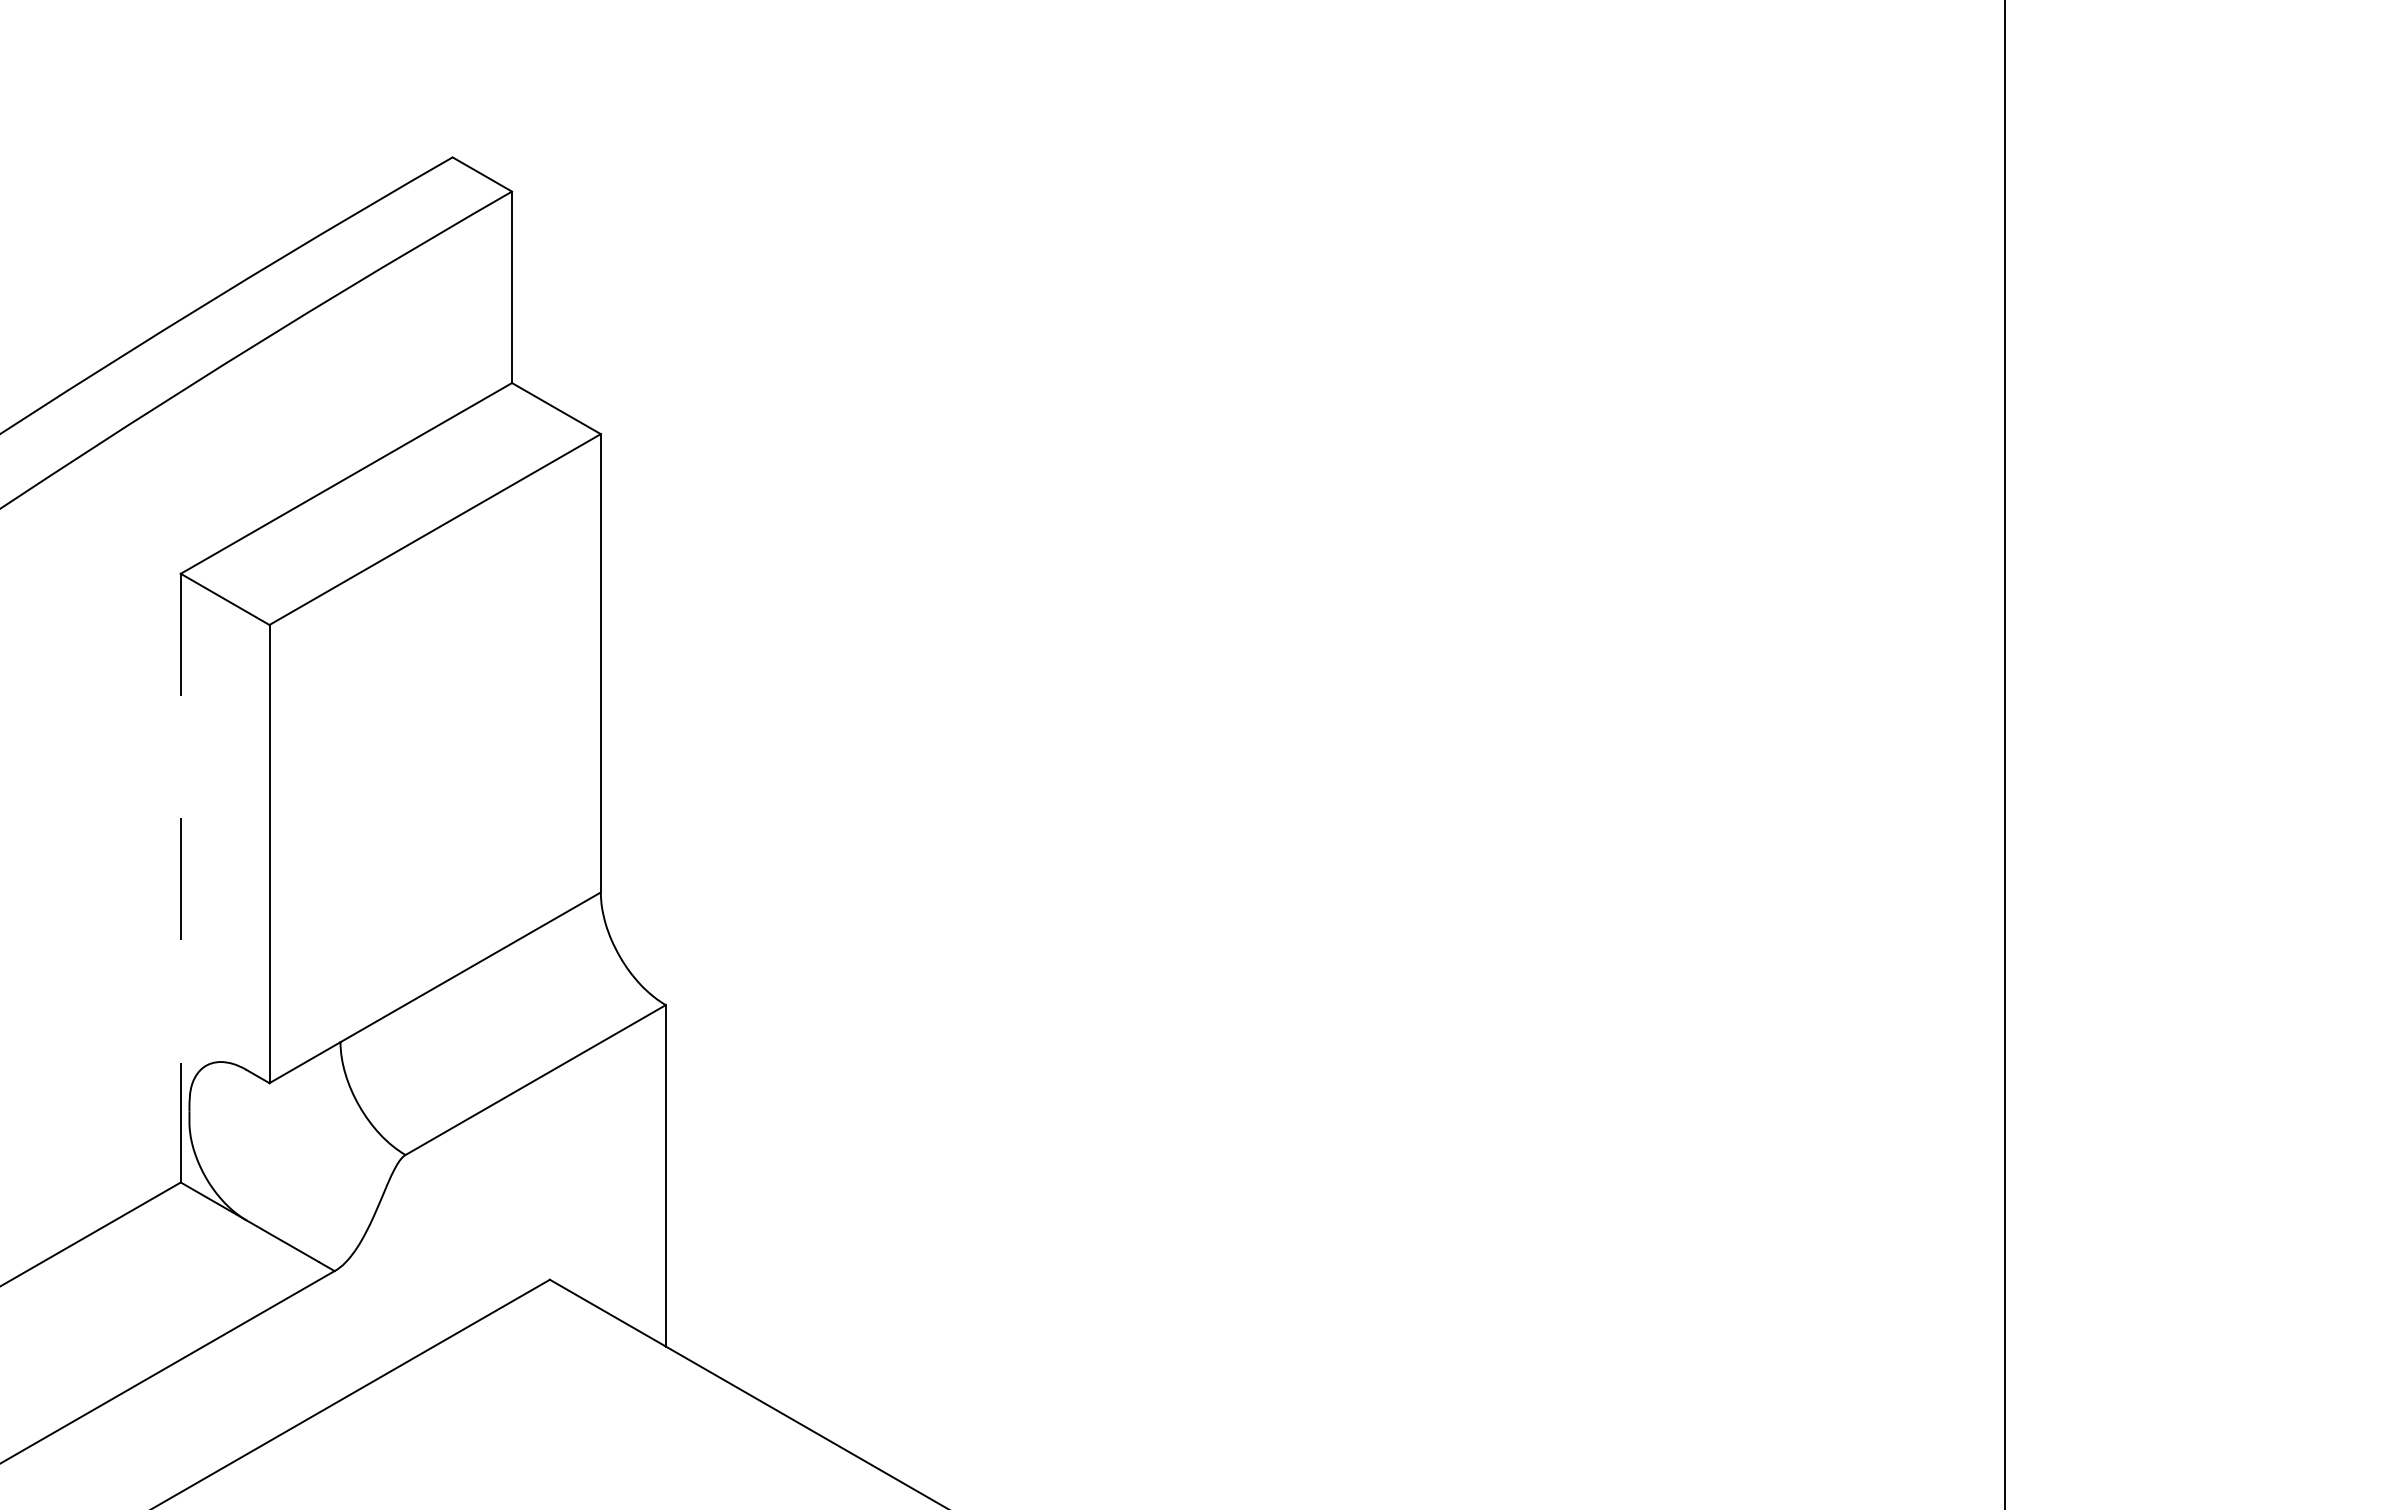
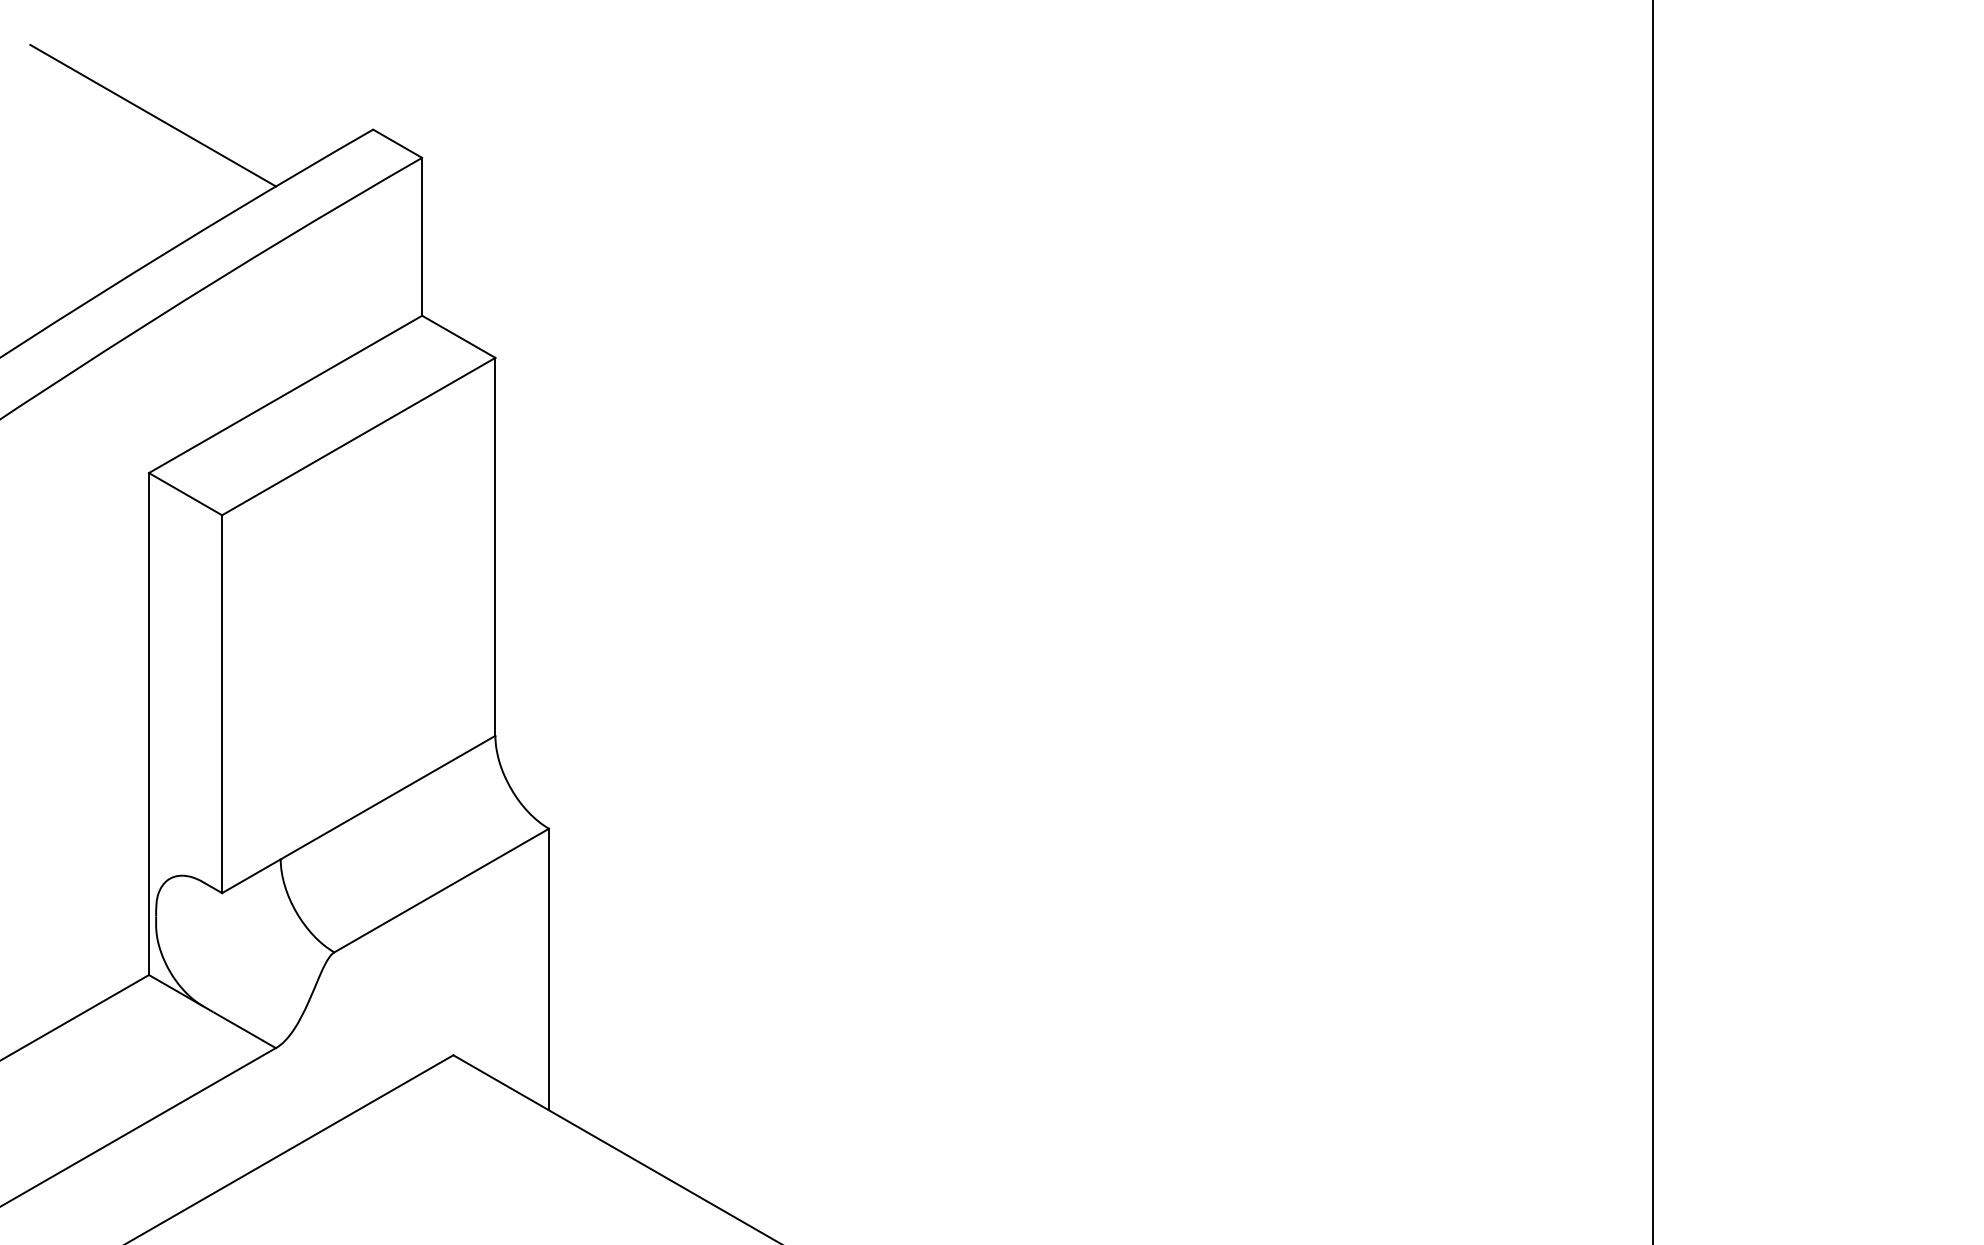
line: (185, 140) -> (152, 115), added
line: (180, 878) -> (148, 724), dashed -> solid

